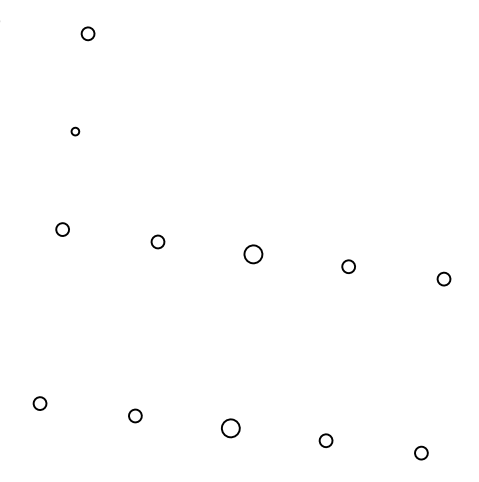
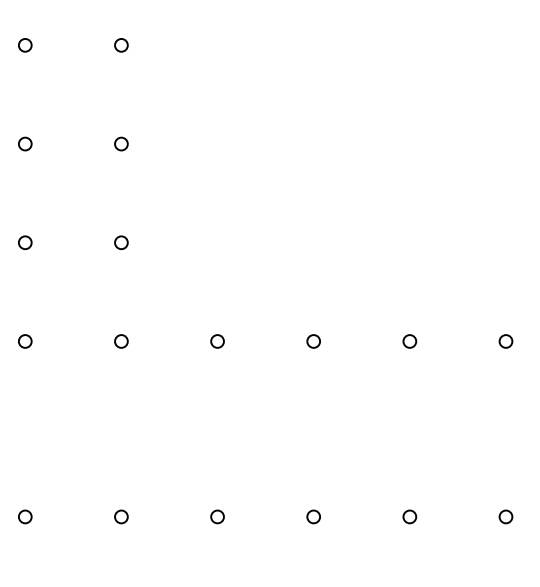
circle: (75, 131) -> (121, 242), size x1.67
circle: (253, 254) -> (313, 341), size x0.71
circle: (230, 427) -> (313, 516), size x0.71

